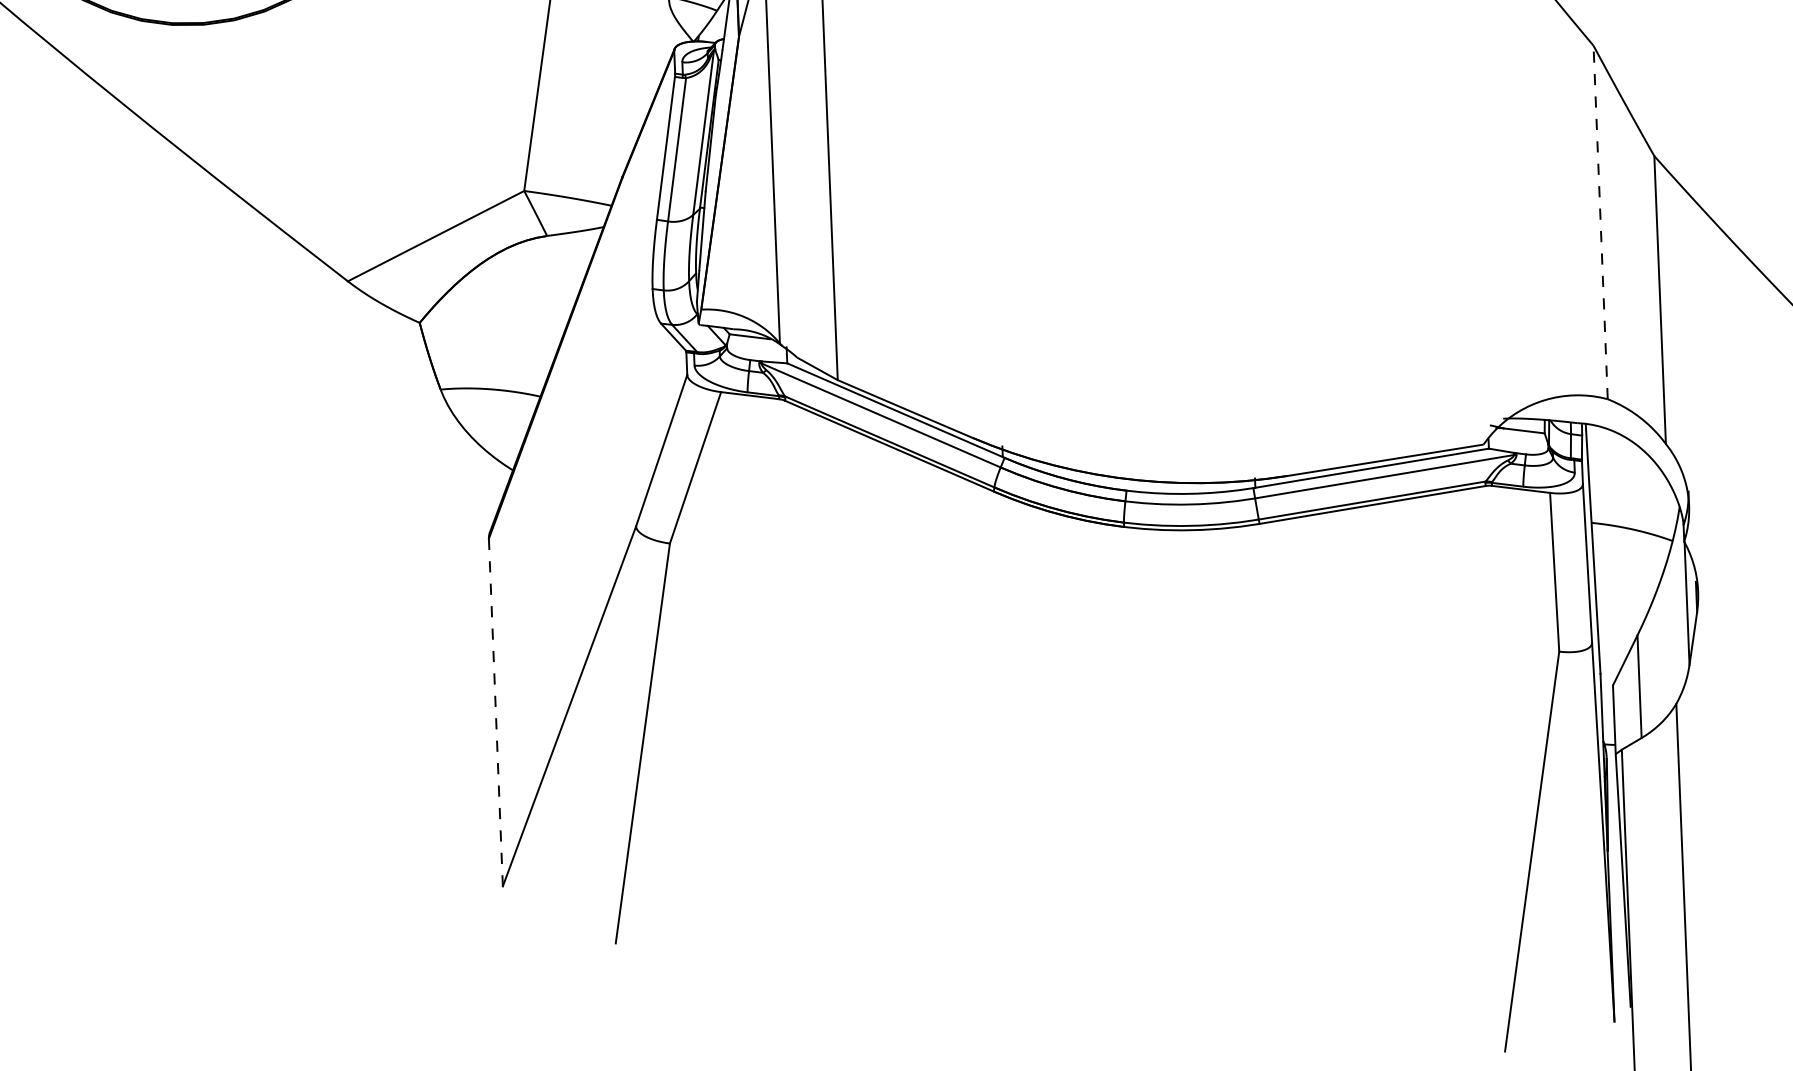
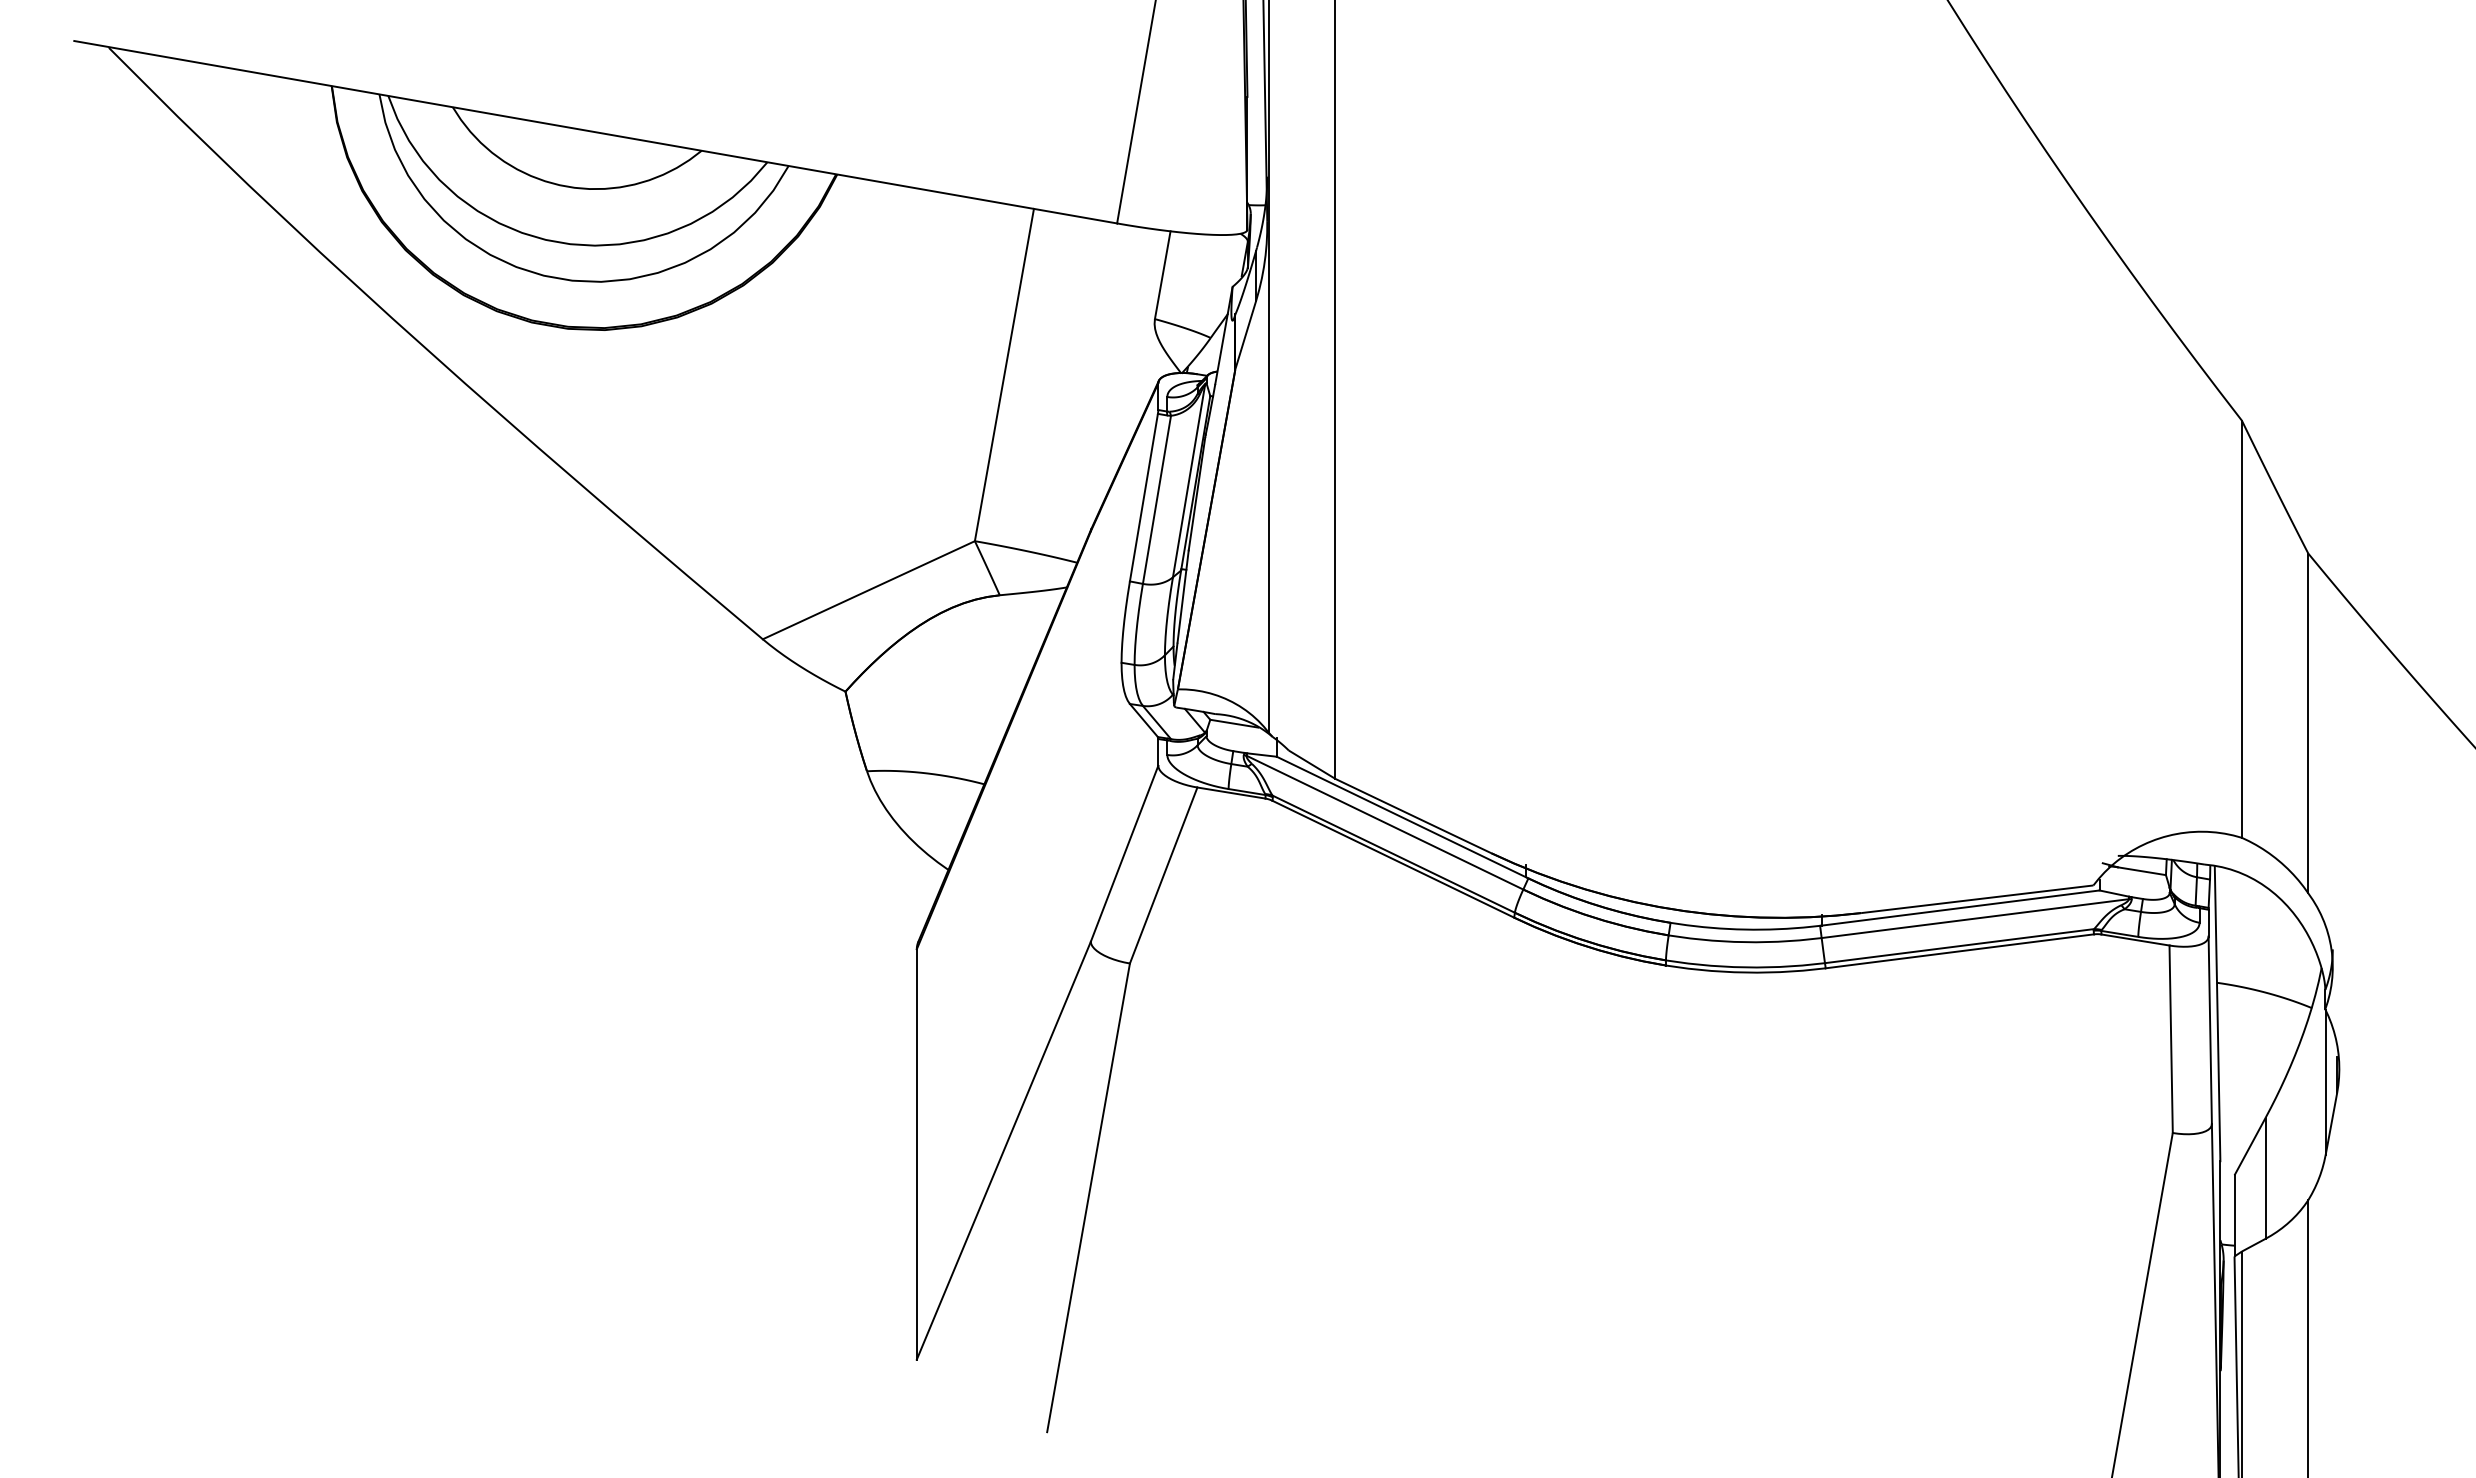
line: (1600, 222) -> (2241, 629), dashed -> solid
line: (495, 712) -> (916, 1154), dashed -> solid

